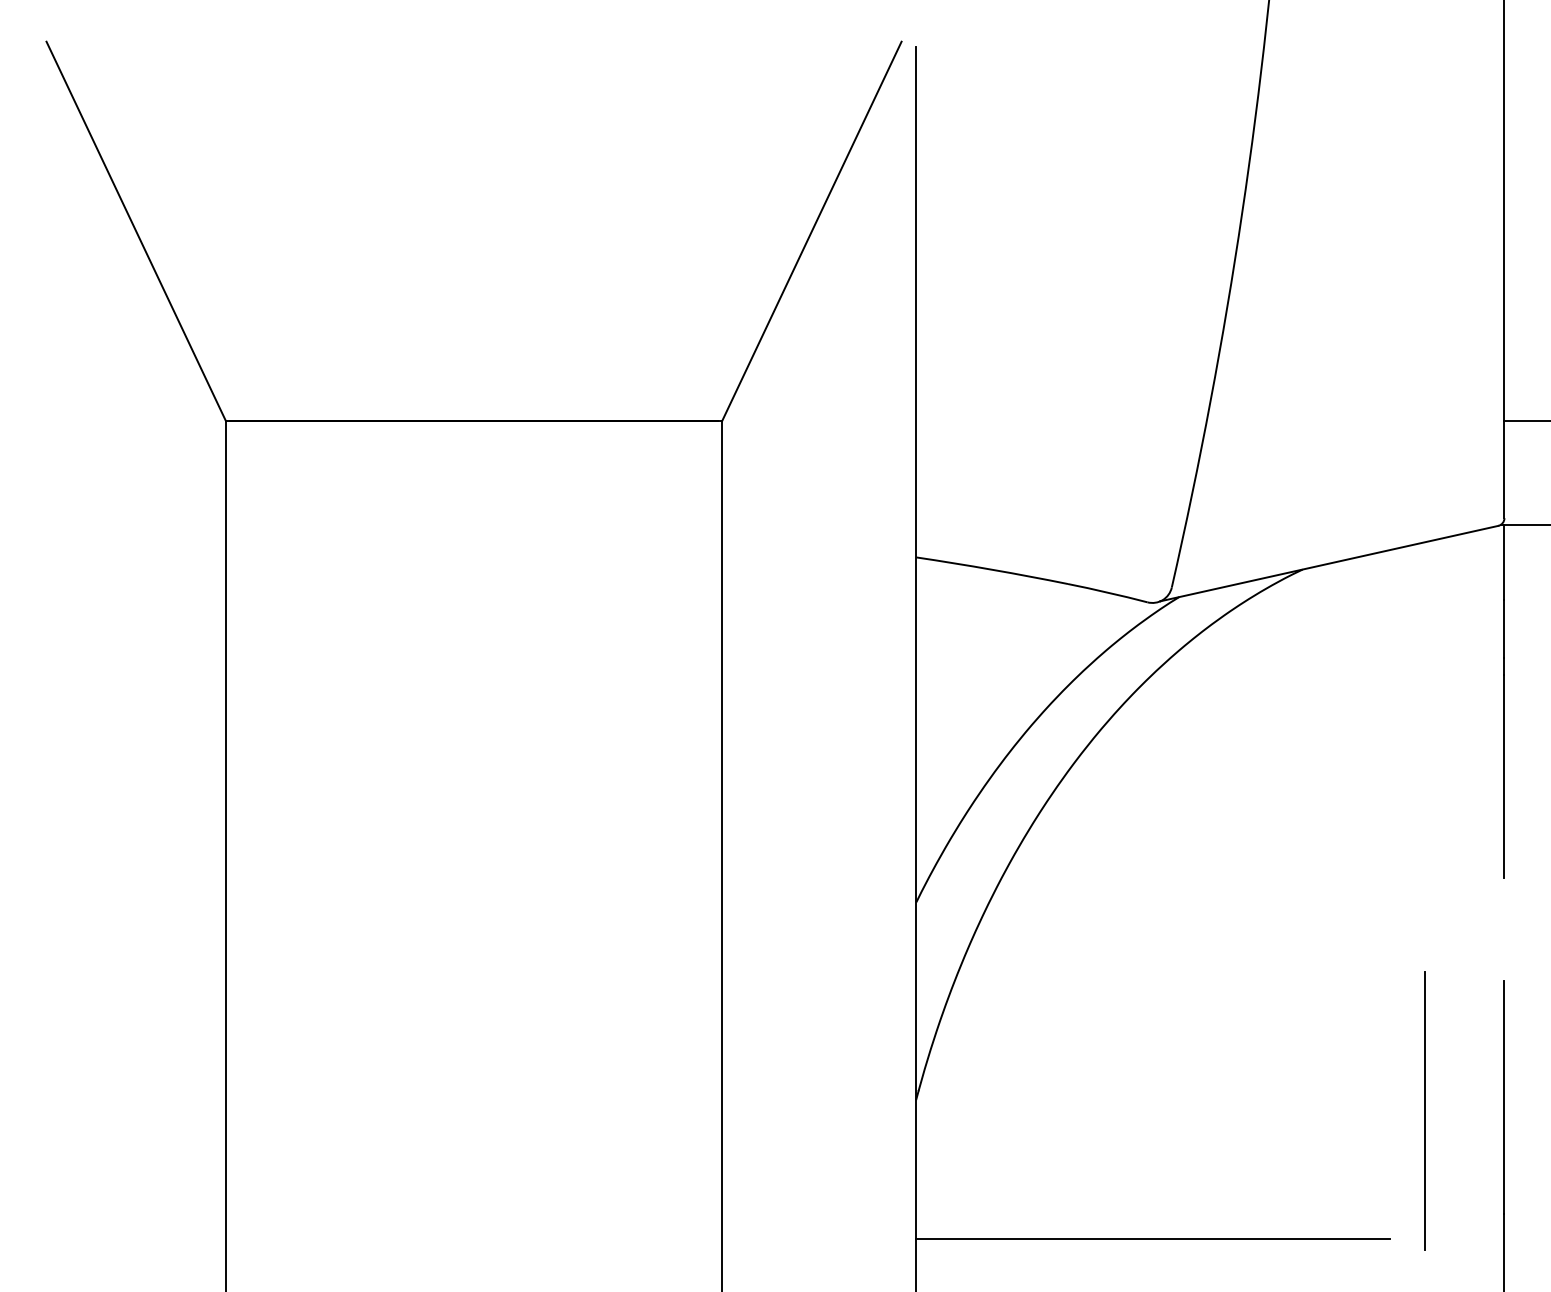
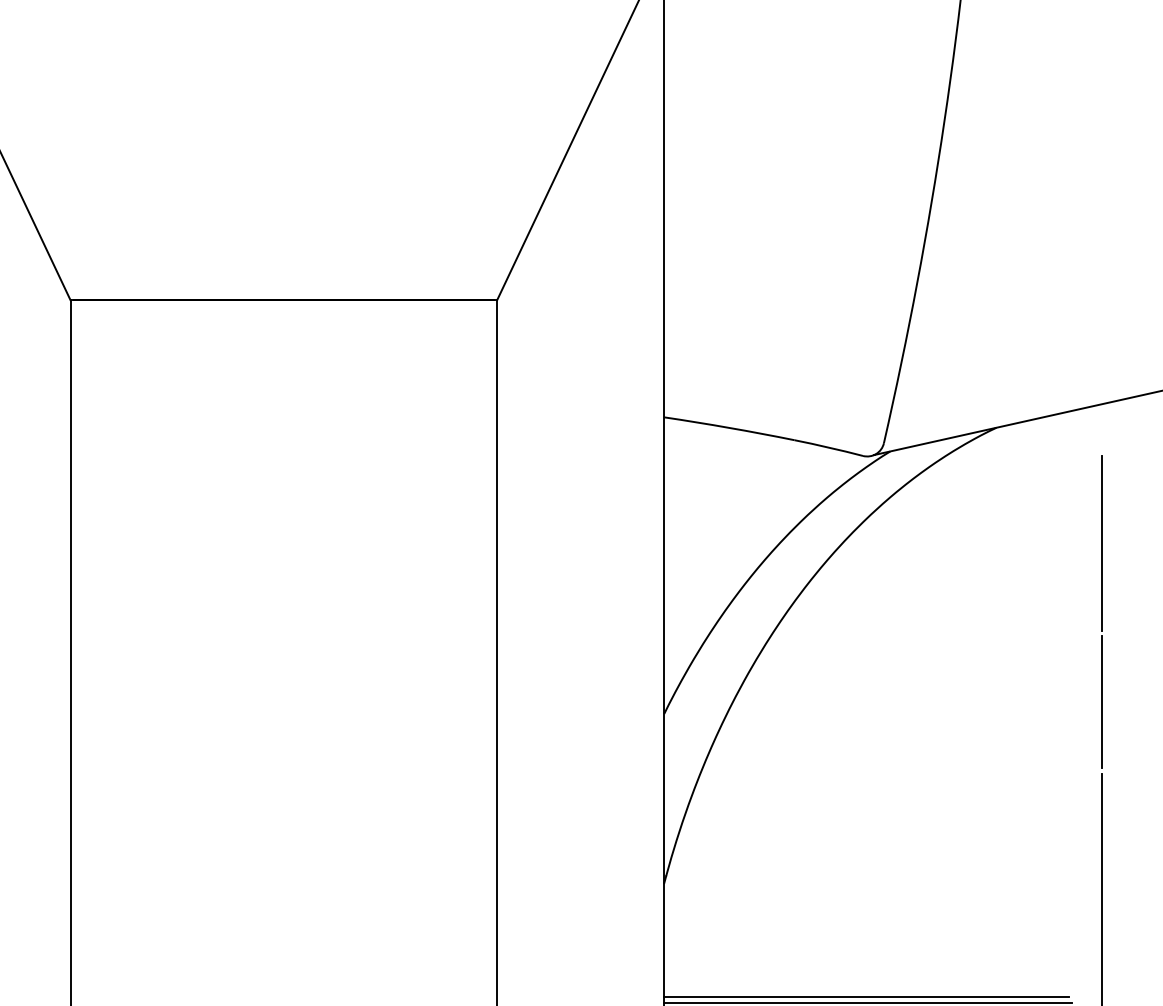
line: (1425, 703) -> (1102, 542), added
line: (1425, 888) -> (1102, 702), added
line: (1151, 1230) -> (866, 996), added

